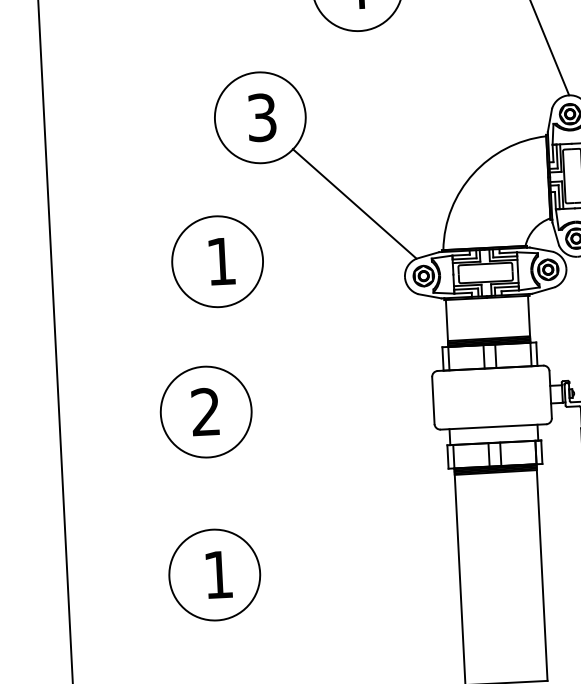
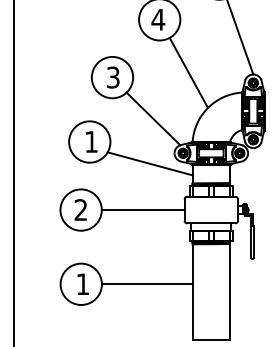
line: (426, 98) -> (188, 72), added
line: (351, 302) -> (149, 163), added
line: (340, 406) -> (142, 210), added
line: (357, 568) -> (146, 284), added

